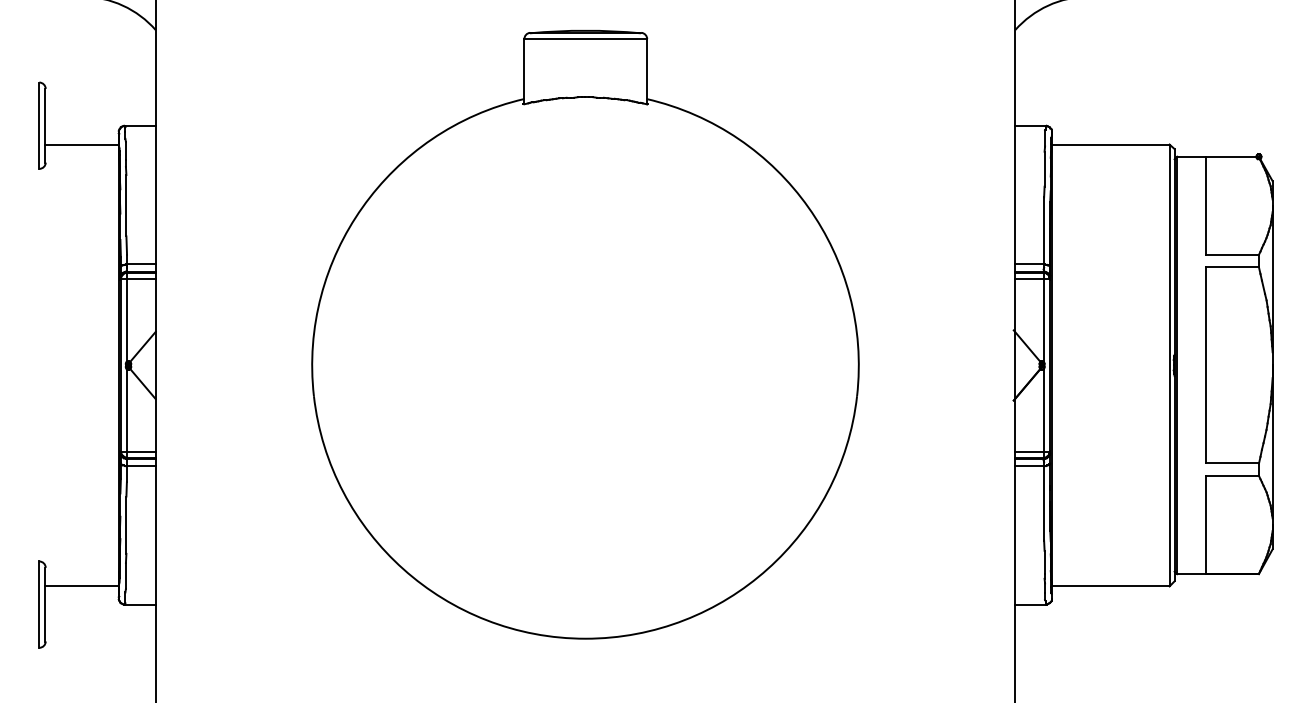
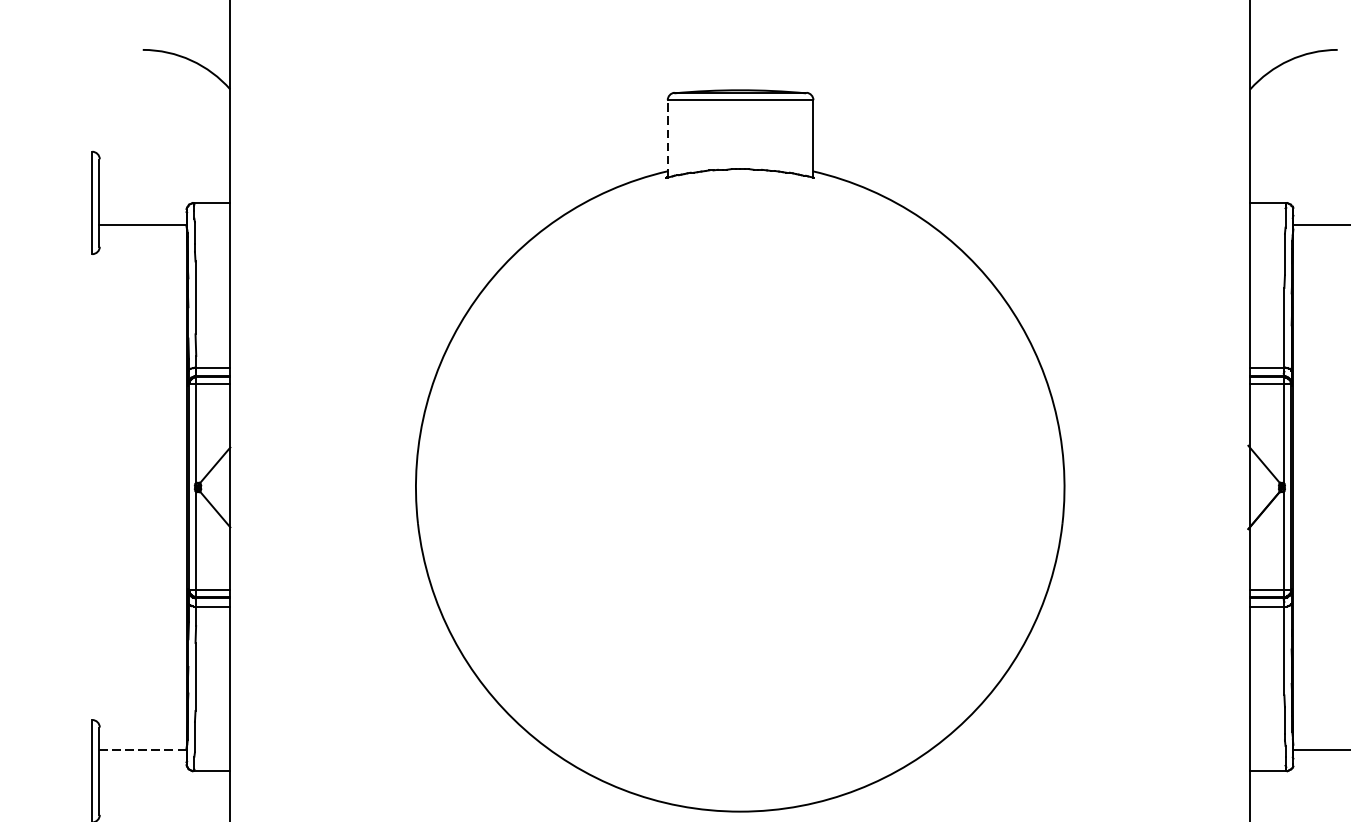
line: (524, 71) -> (667, 138), solid -> dashed
line: (82, 586) -> (143, 749), solid -> dashed

